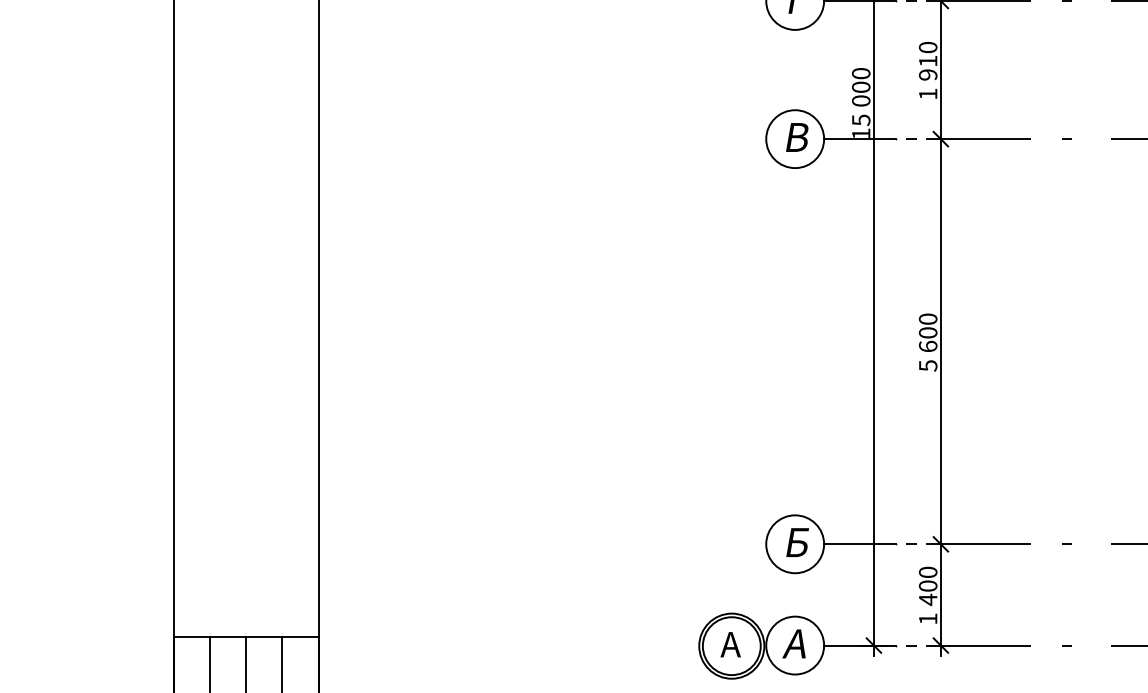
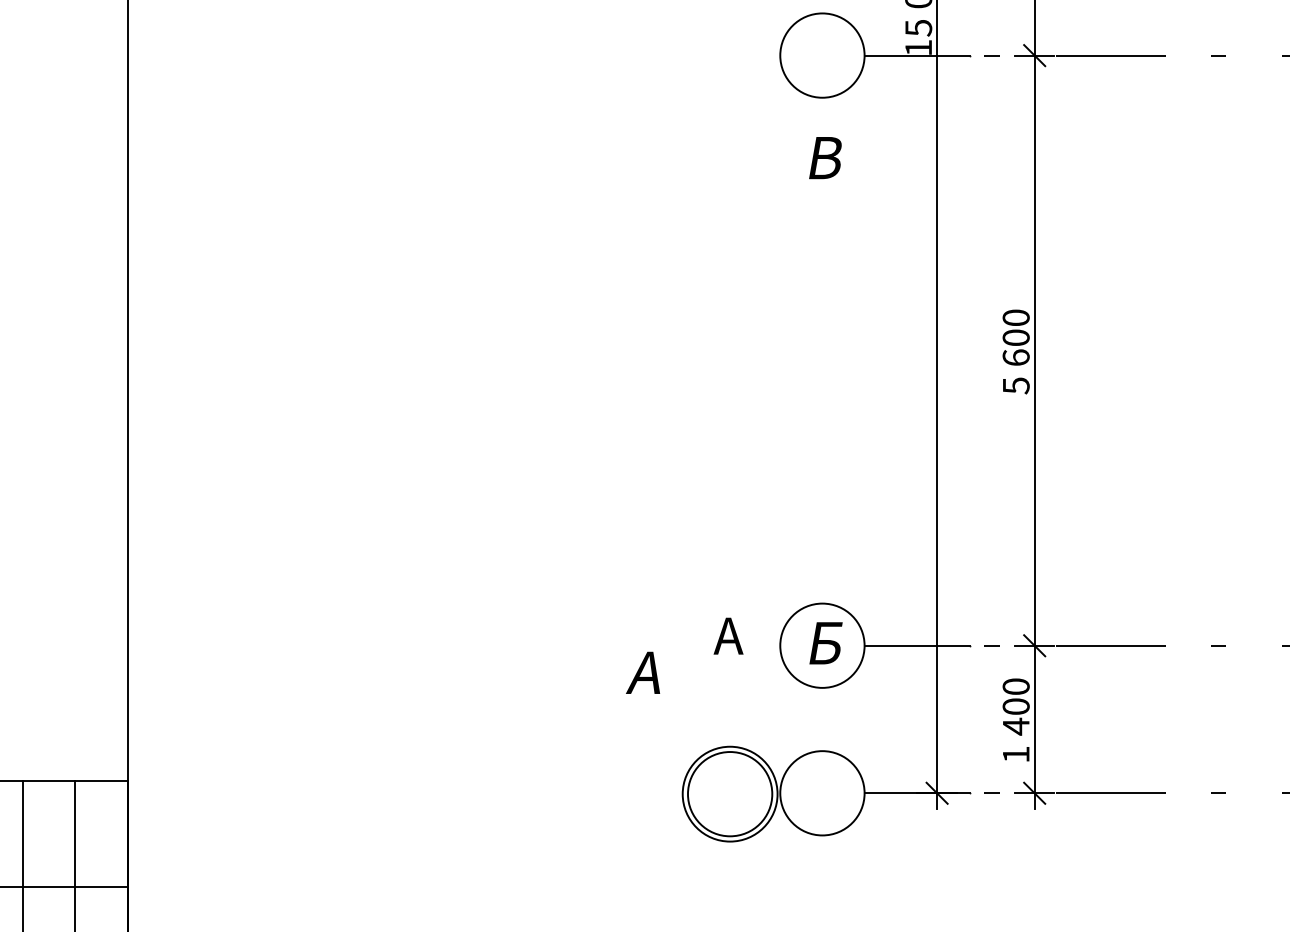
text: (797, 137) -> (825, 158), moved
text: (793, 643) -> (642, 672), moved
text: (730, 644) -> (728, 635), moved

